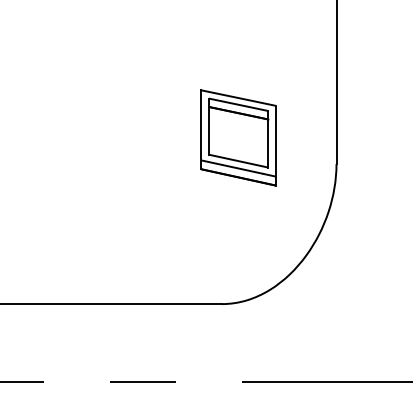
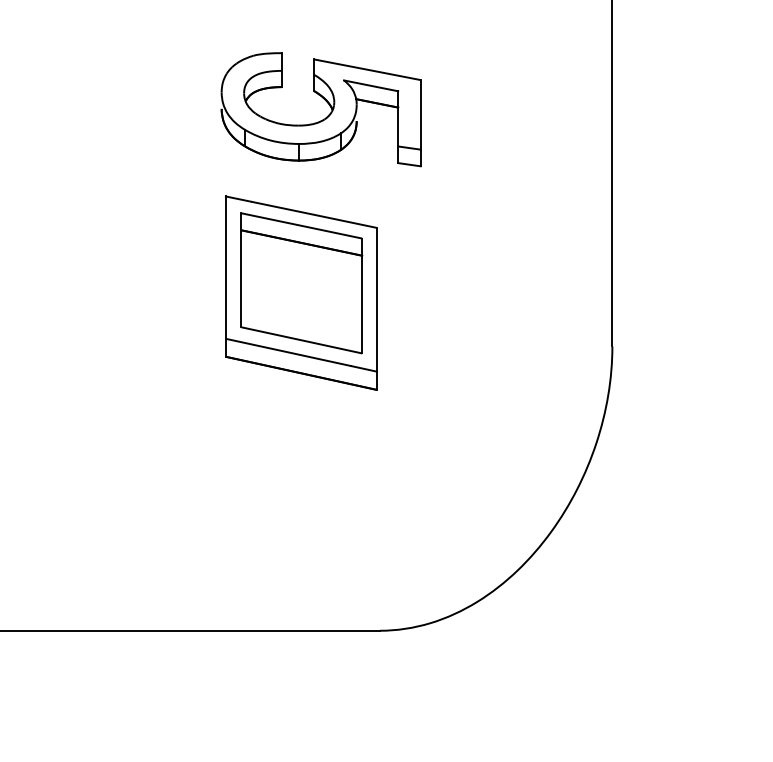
part: (192, 47) -> (319, 109), added
part: (238, 137) -> (301, 292), moved

